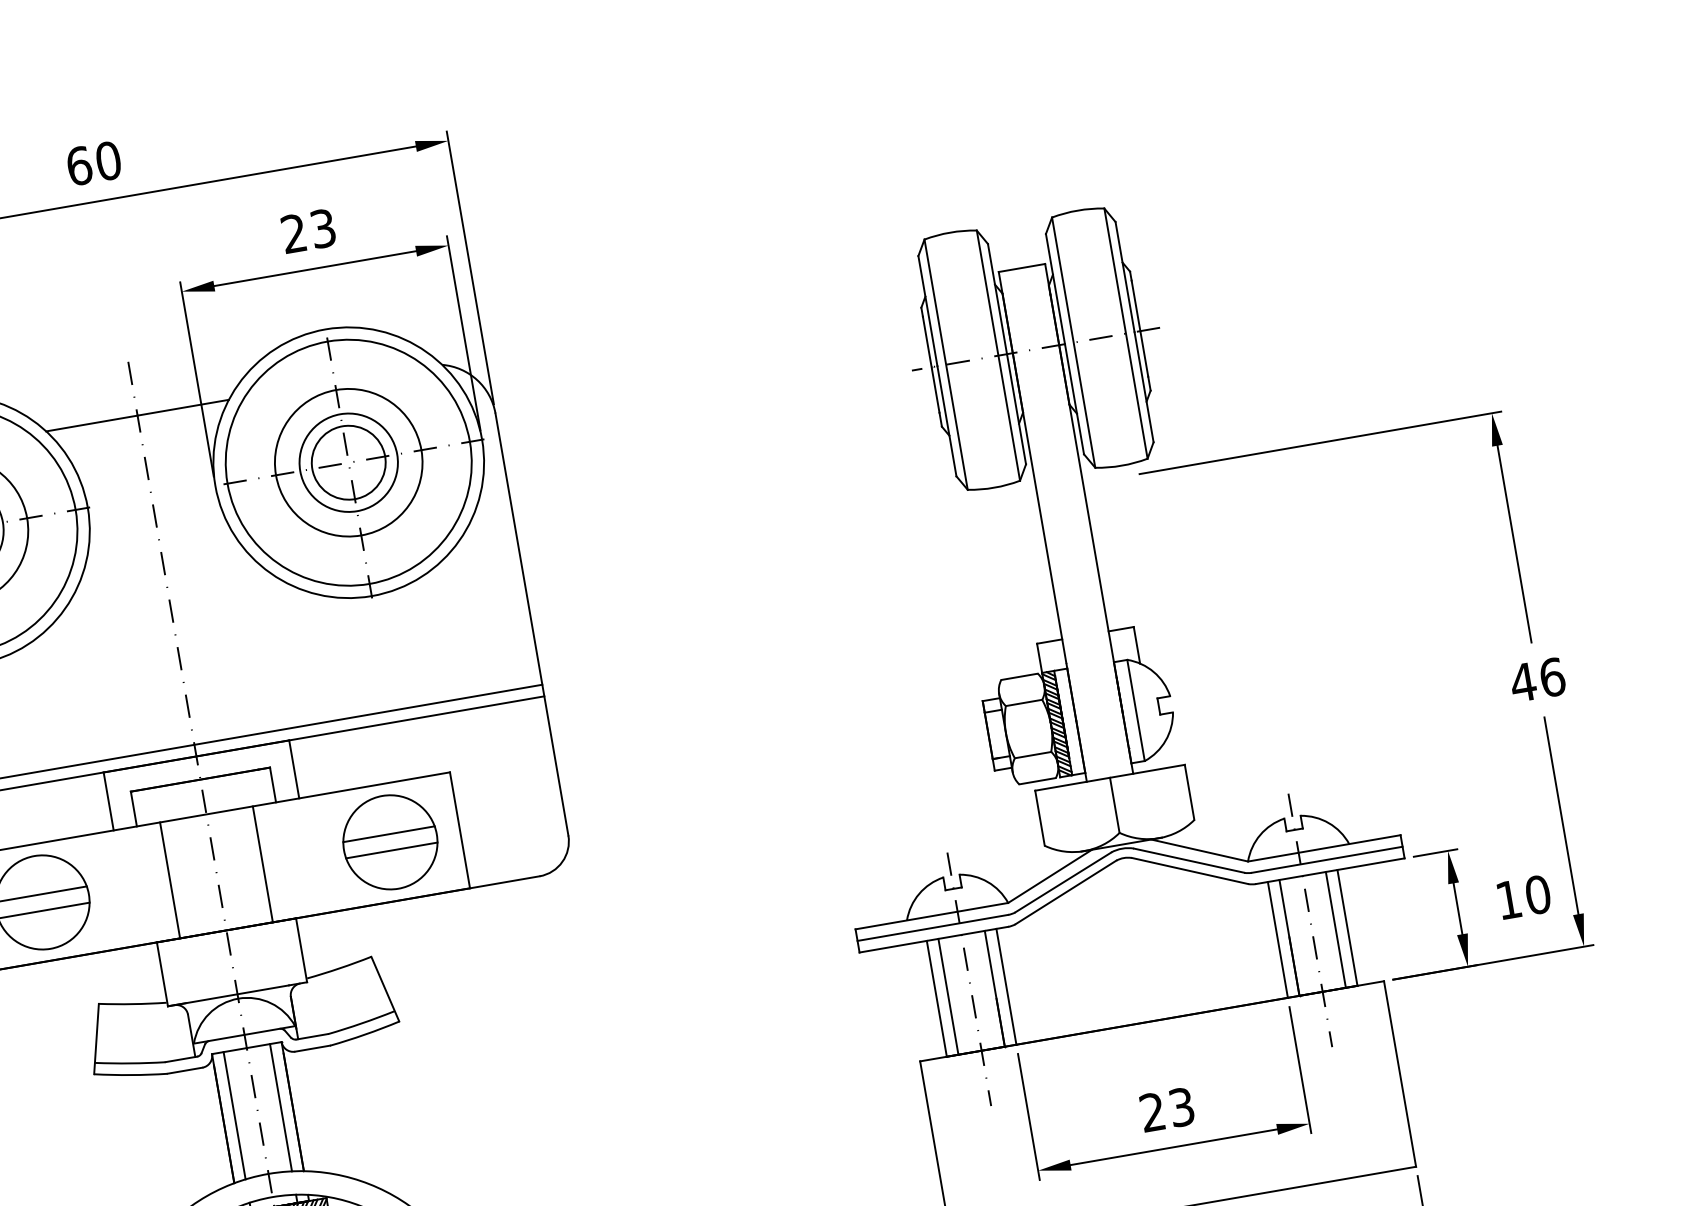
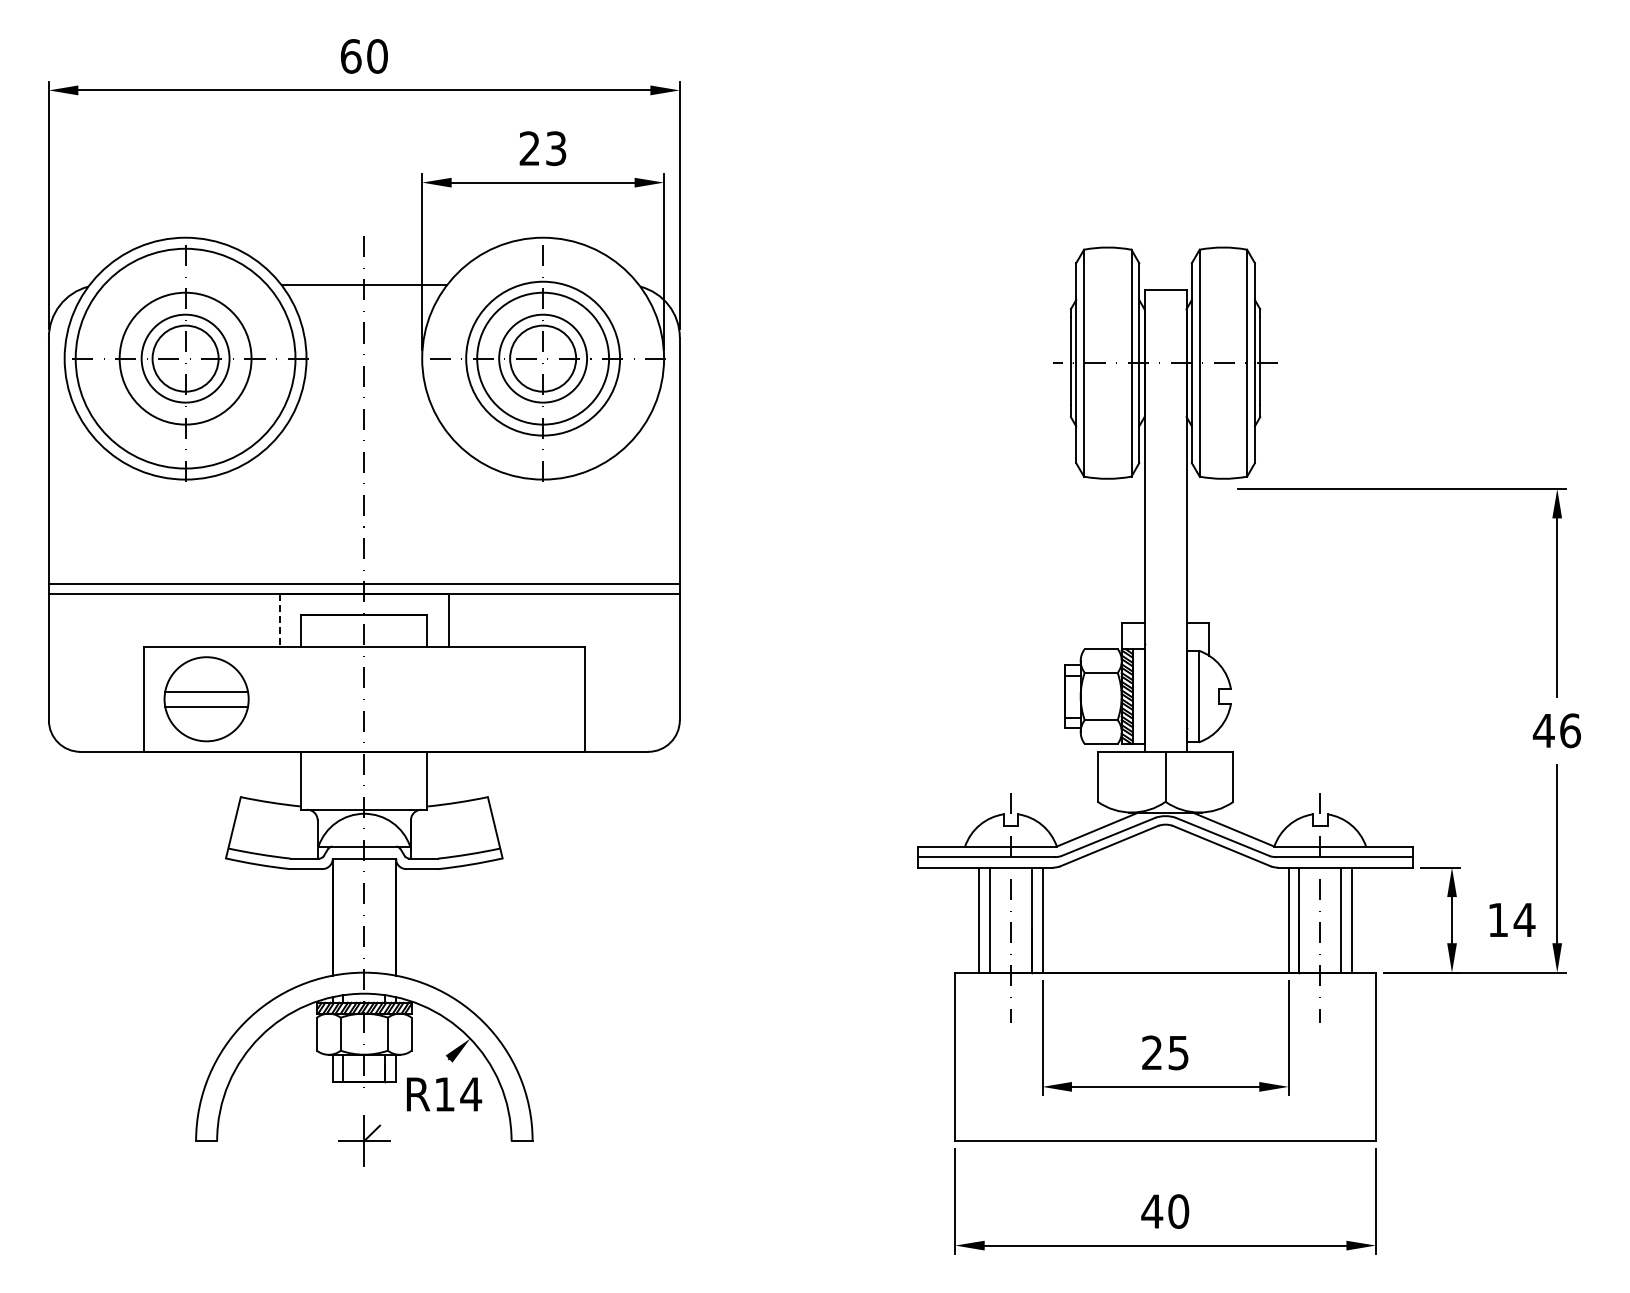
circle: (349, 462) -> (543, 358), size x0.7
line: (108, 801) -> (280, 620), solid -> dashed
part: (390, 842) -> (522, 699), removed
line: (262, 863) -> (406, 698), removed
line: (170, 879) -> (322, 698), removed
text: (1537, 894) -> (1524, 919), 10 -> 14
text: (1181, 1106) -> (1178, 1052), 23 -> 25
line: (281, 1107) -> (385, 916), removed
line: (234, 1115) -> (343, 916), removed

